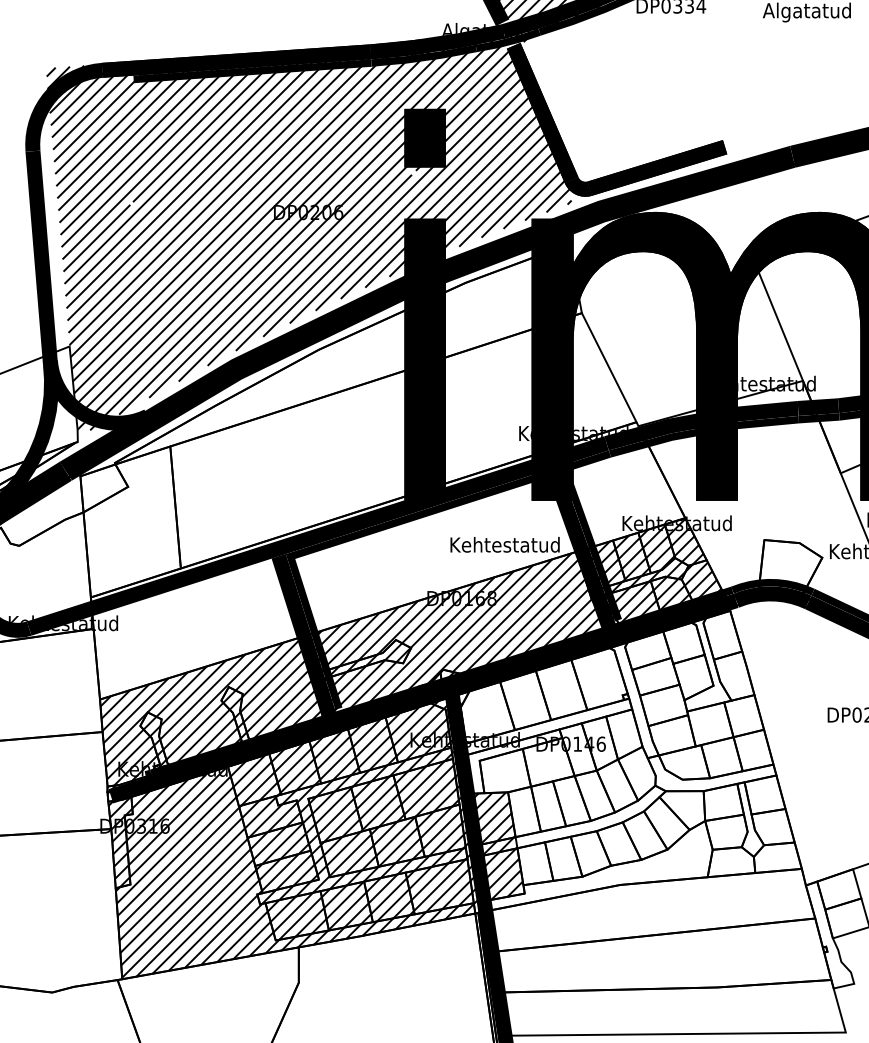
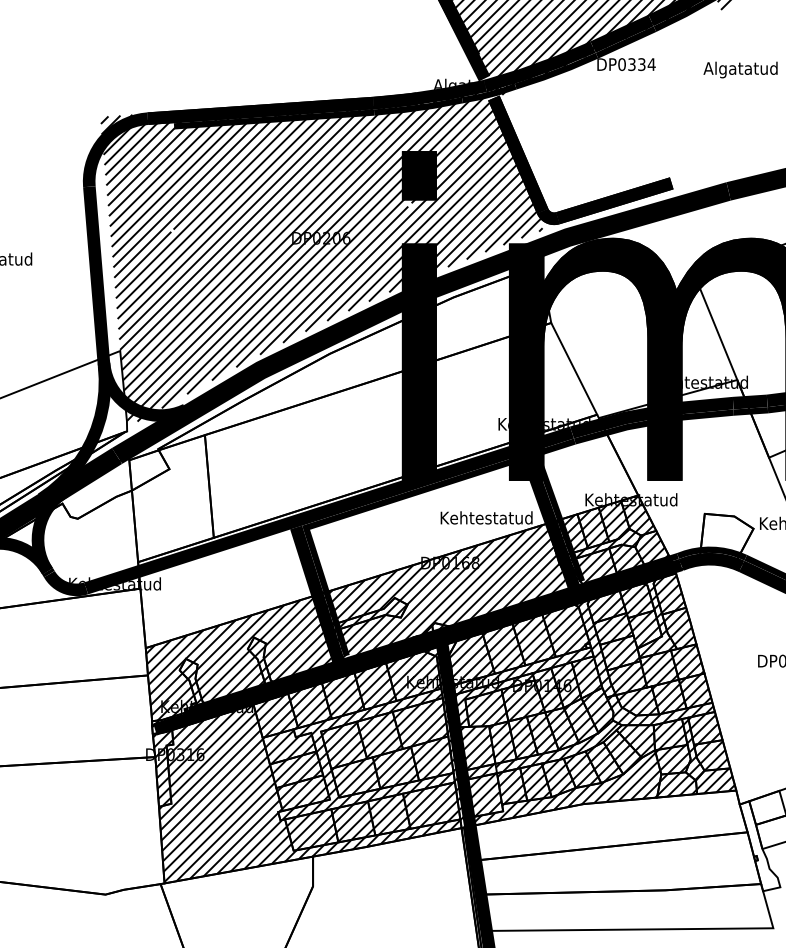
hatch: (629, 752) -> (591, 692), added

